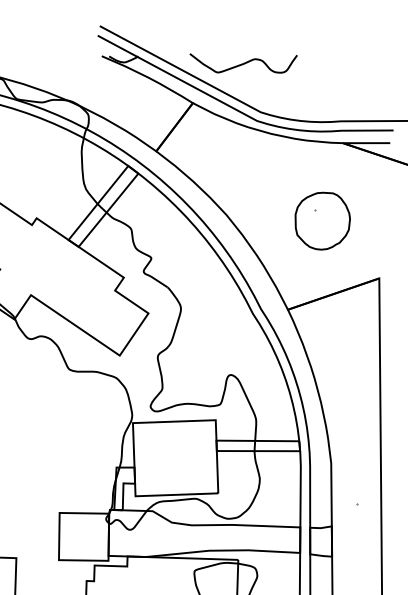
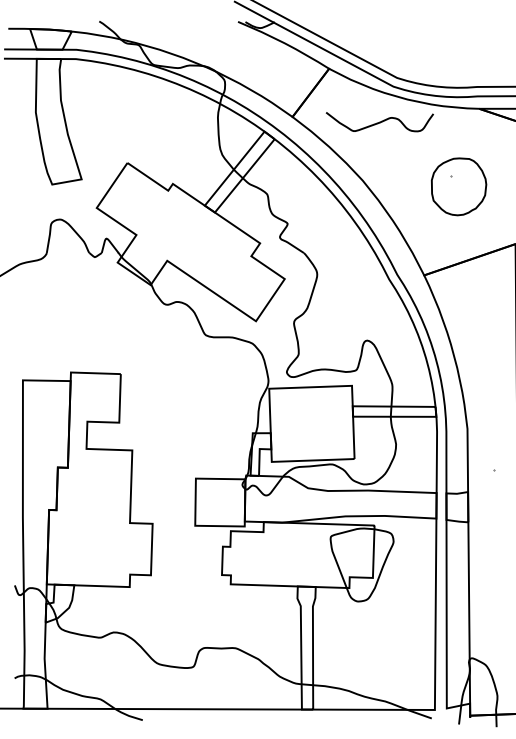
curve: (243, 63) -> (379, 122), moved

